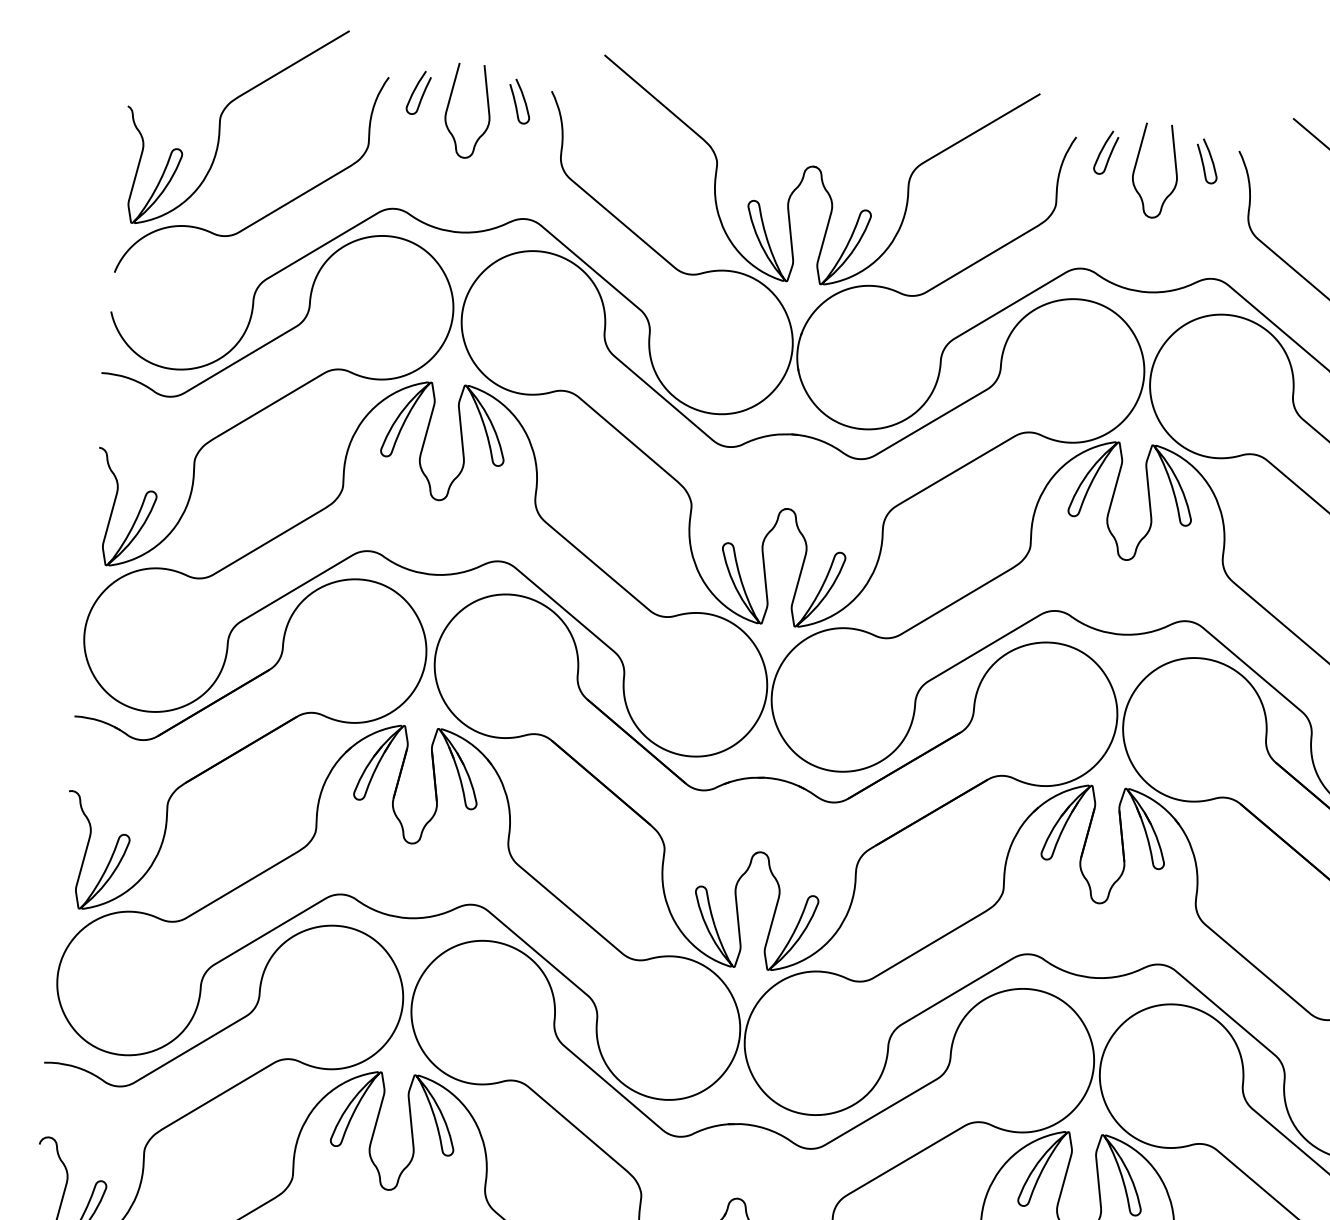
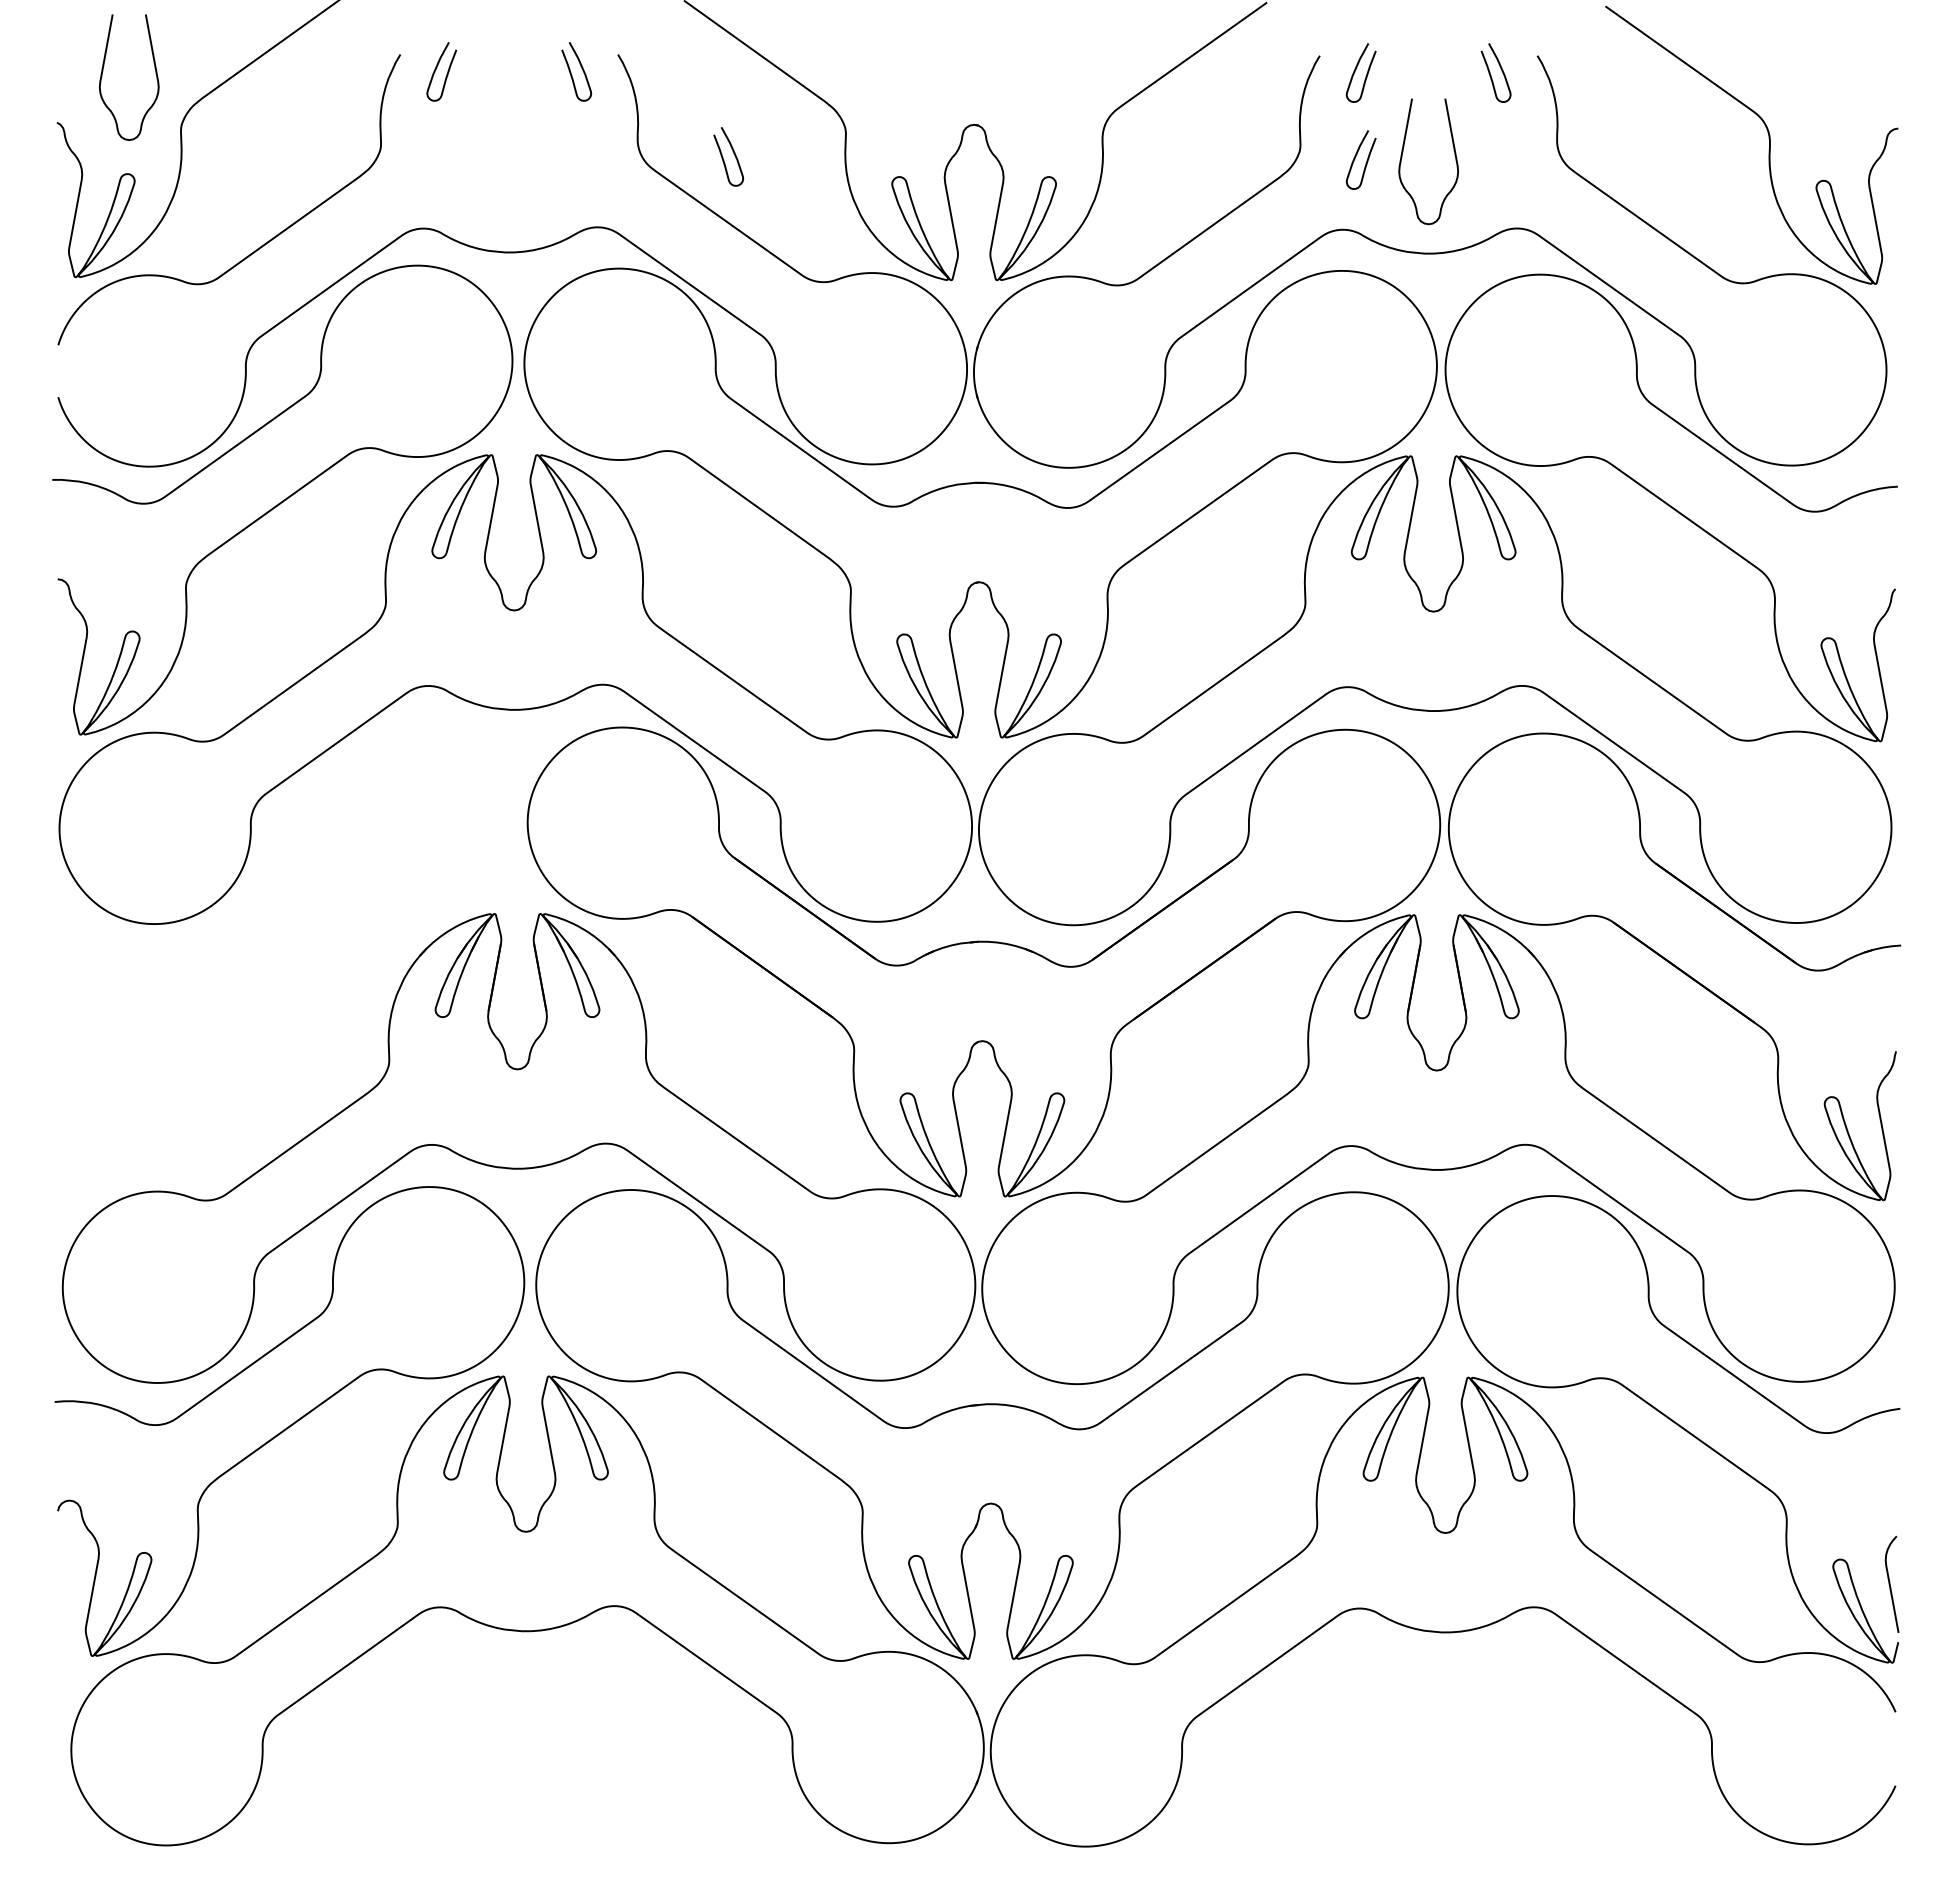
curve: (449, 104) -> (103, 71), moved
curve: (1136, 166) -> (1402, 157), moved
curve: (624, 174) -> (723, 157), added
curve: (1097, 214) -> (1356, 156), added
part: (245, 745) -> (285, 958), removed

